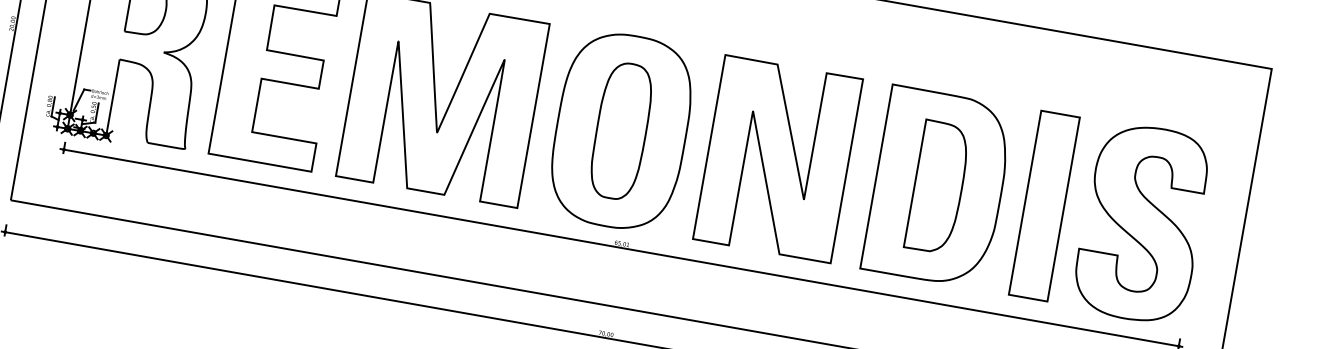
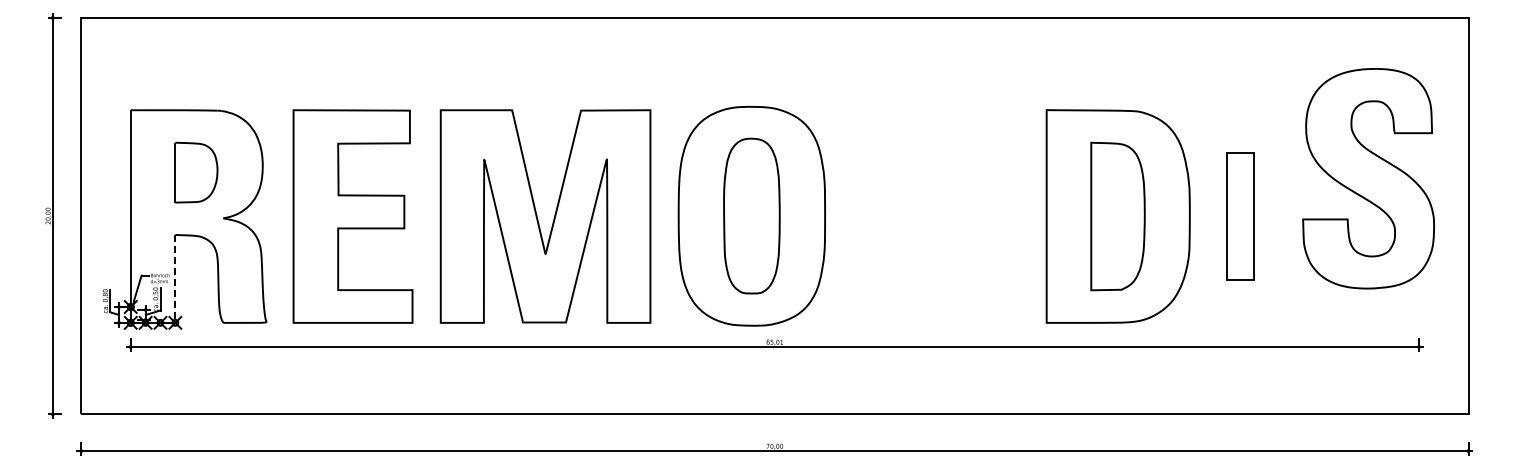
line: (113, 97) -> (175, 278), solid -> dashed
part: (777, 159) -> (932, 216), removed
part: (1044, 206) -> (1240, 216), size x0.6
part: (1141, 223) -> (1368, 178), moved

